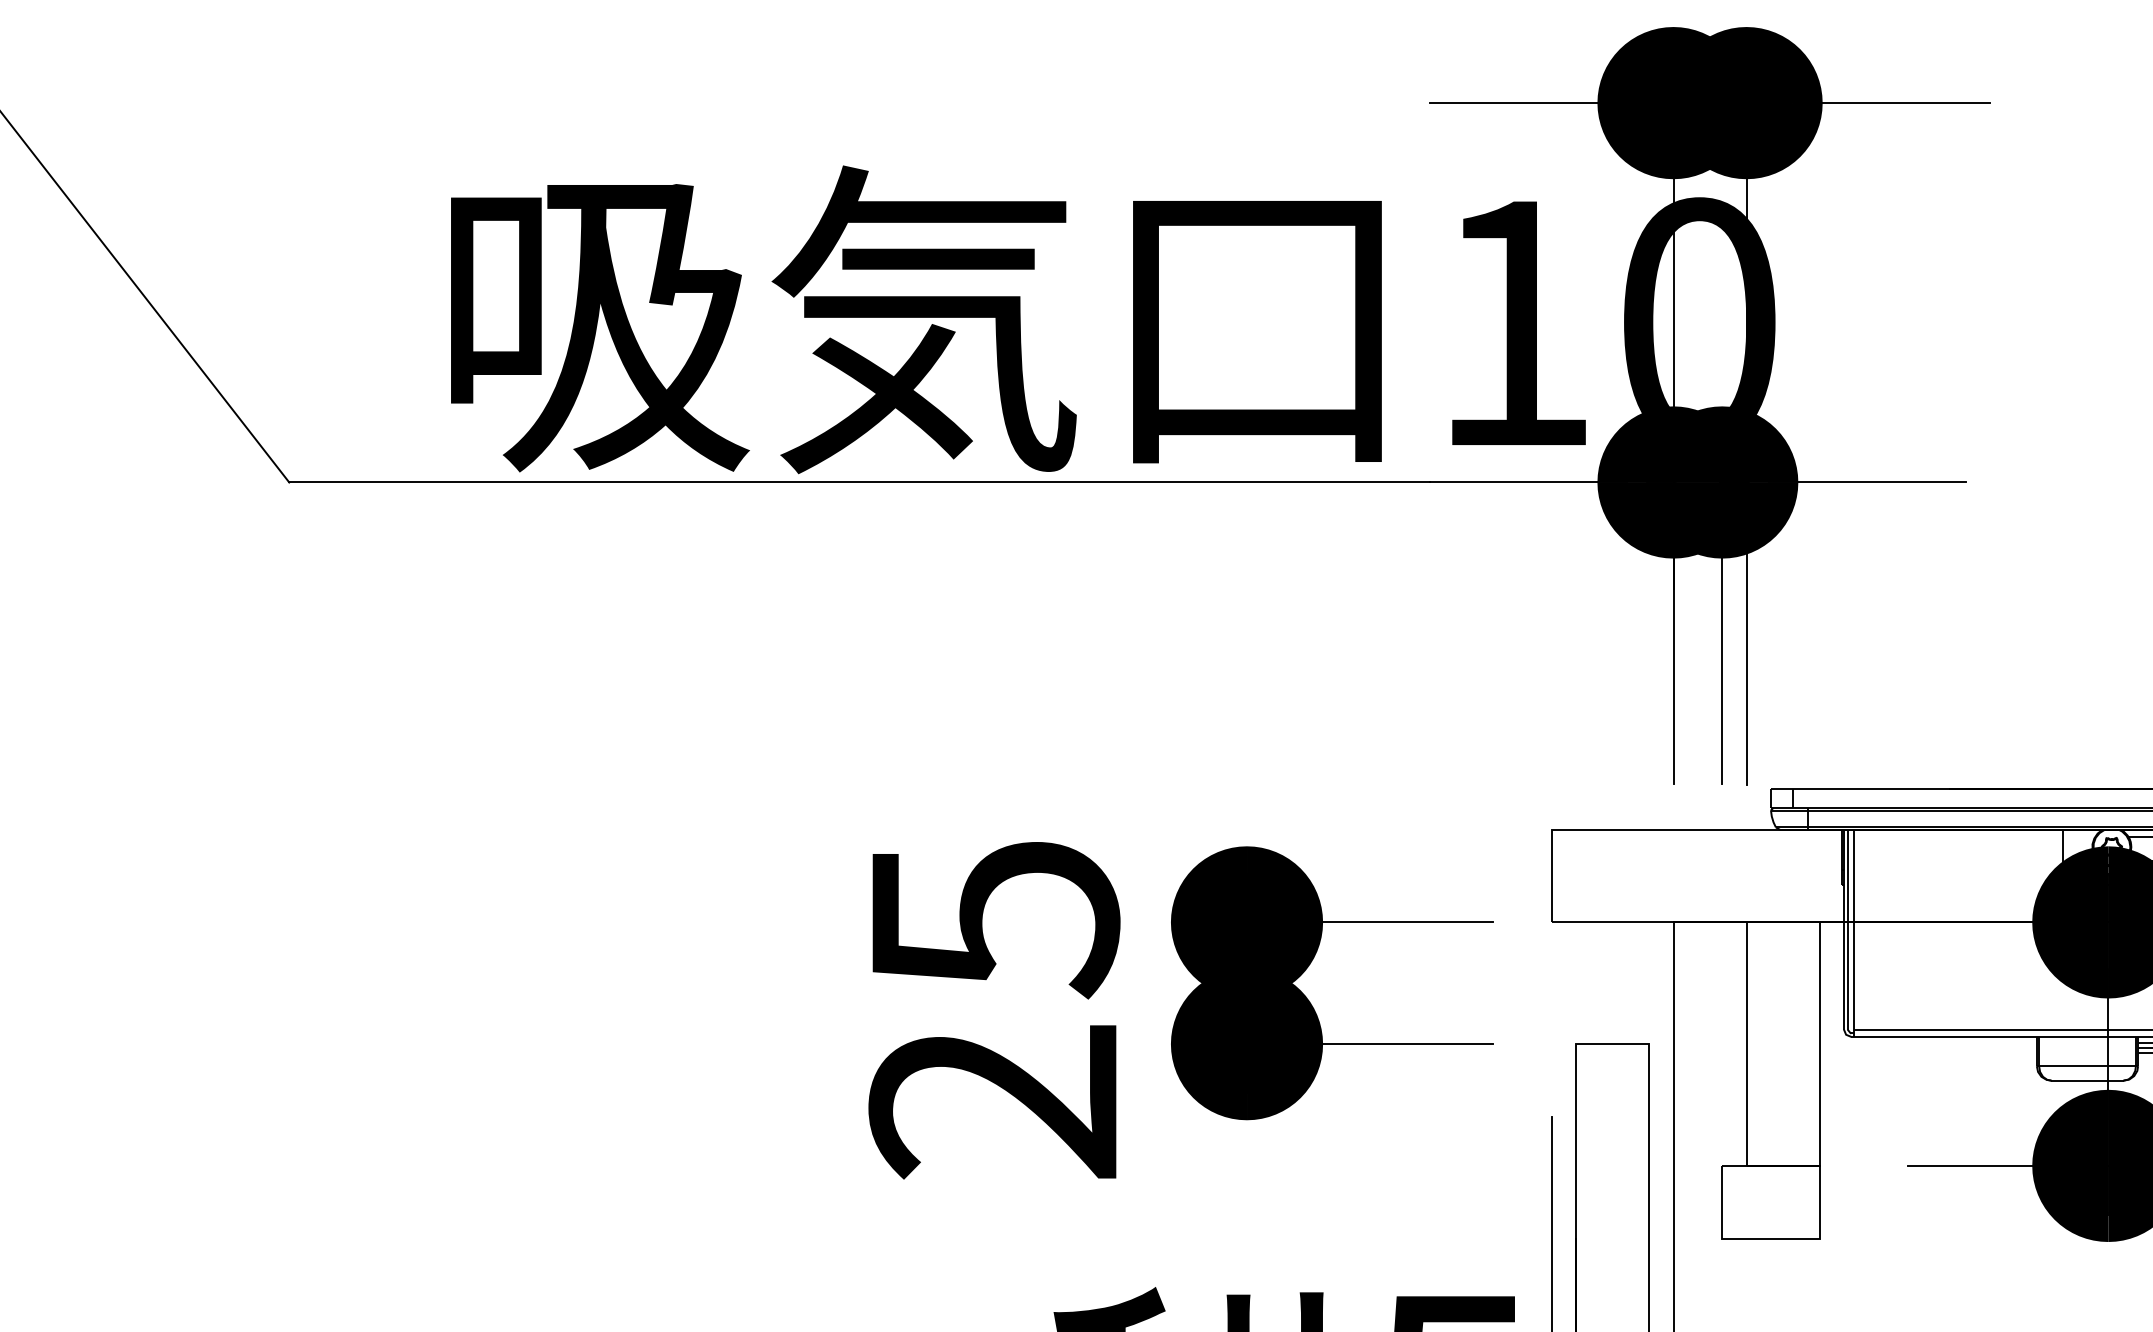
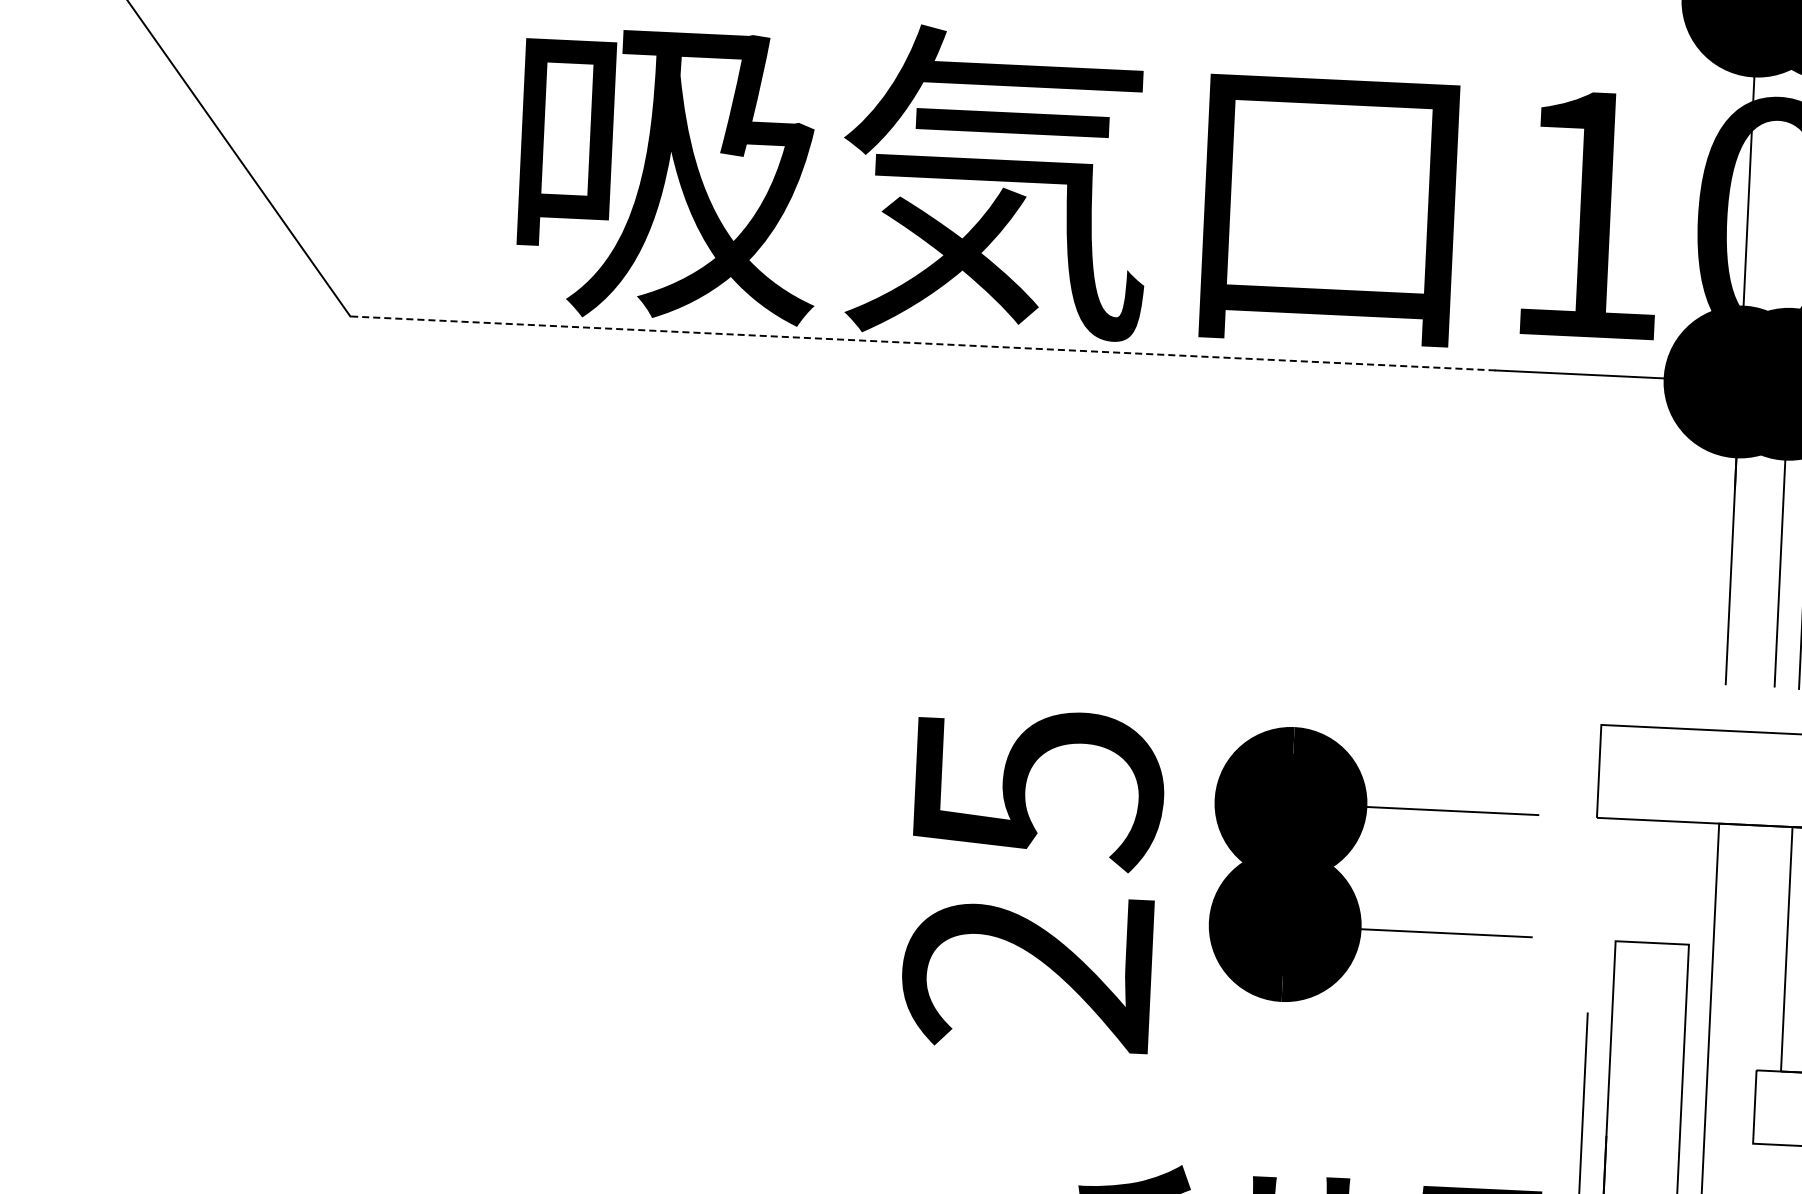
line: (859, 482) -> (922, 343), solid -> dashed

